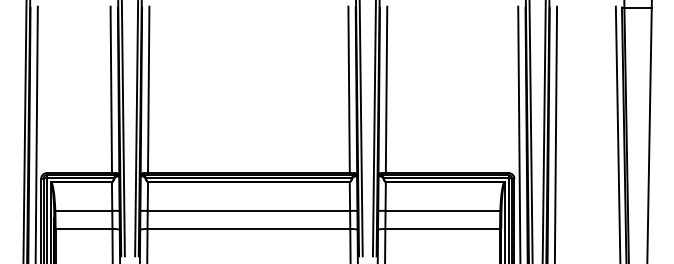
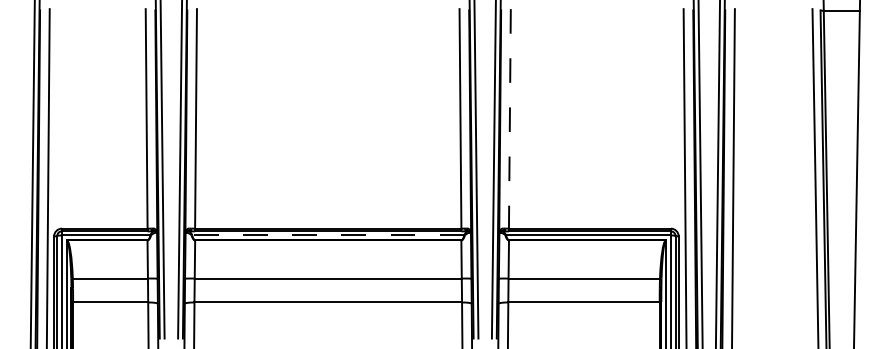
line: (386, 89) -> (509, 118), solid -> dashed
line: (248, 178) -> (327, 235), solid -> dashed

